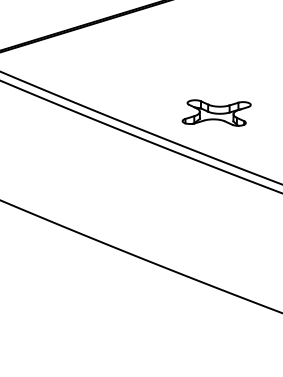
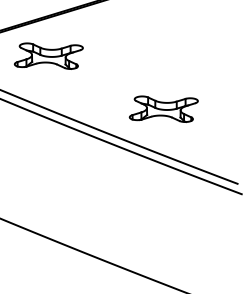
part: (101, 59) -> (48, 55), added

